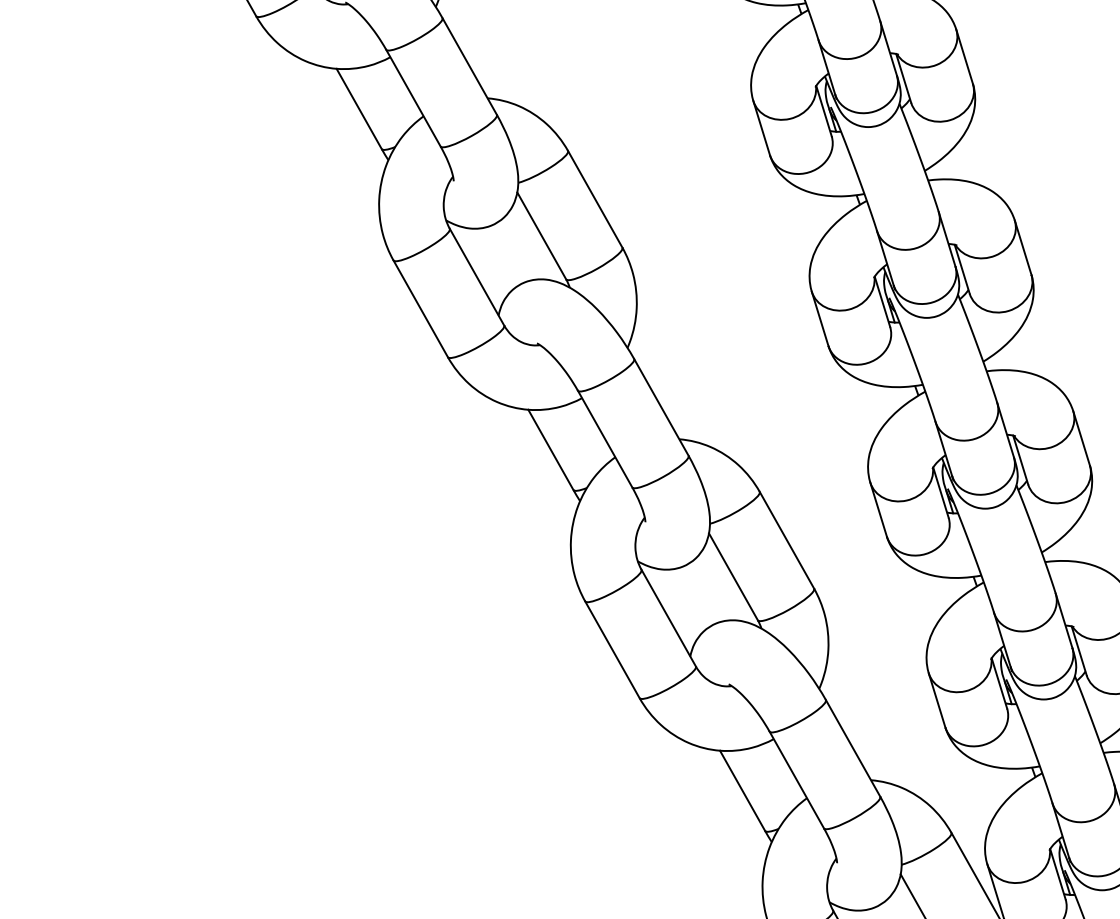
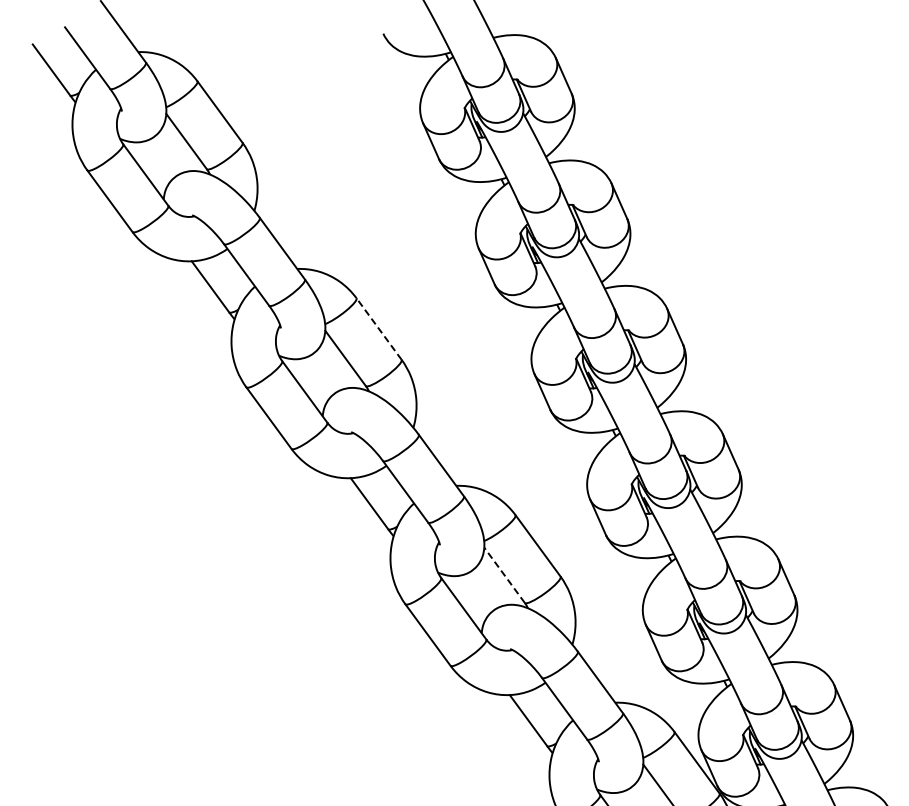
line: (594, 198) -> (378, 328), solid -> dashed
line: (733, 575) -> (504, 574), solid -> dashed

